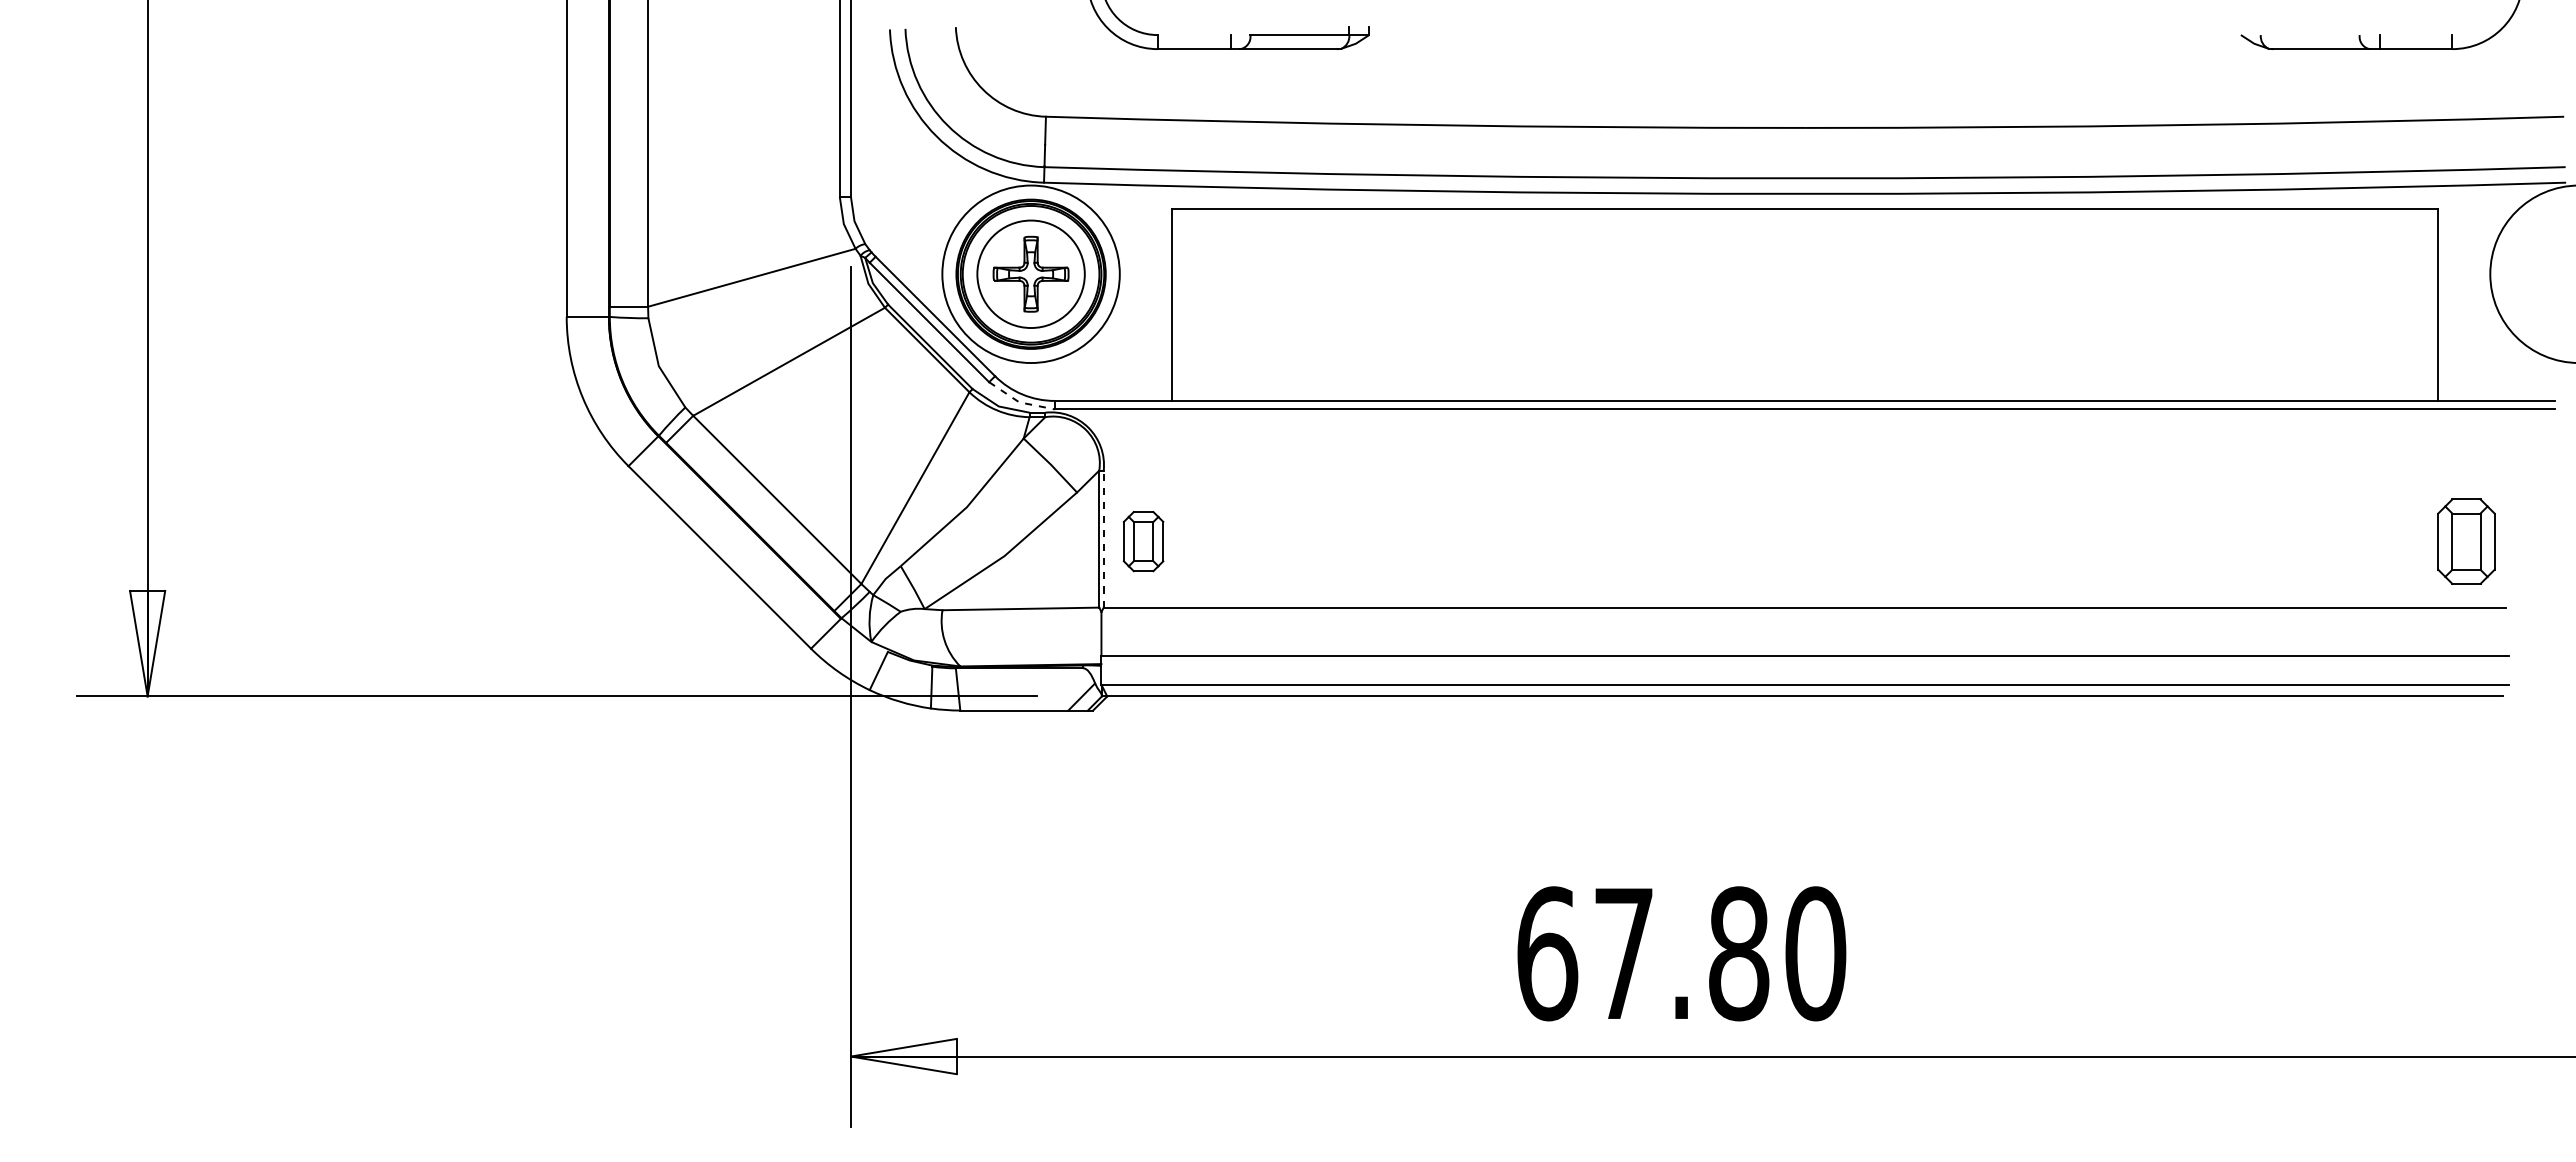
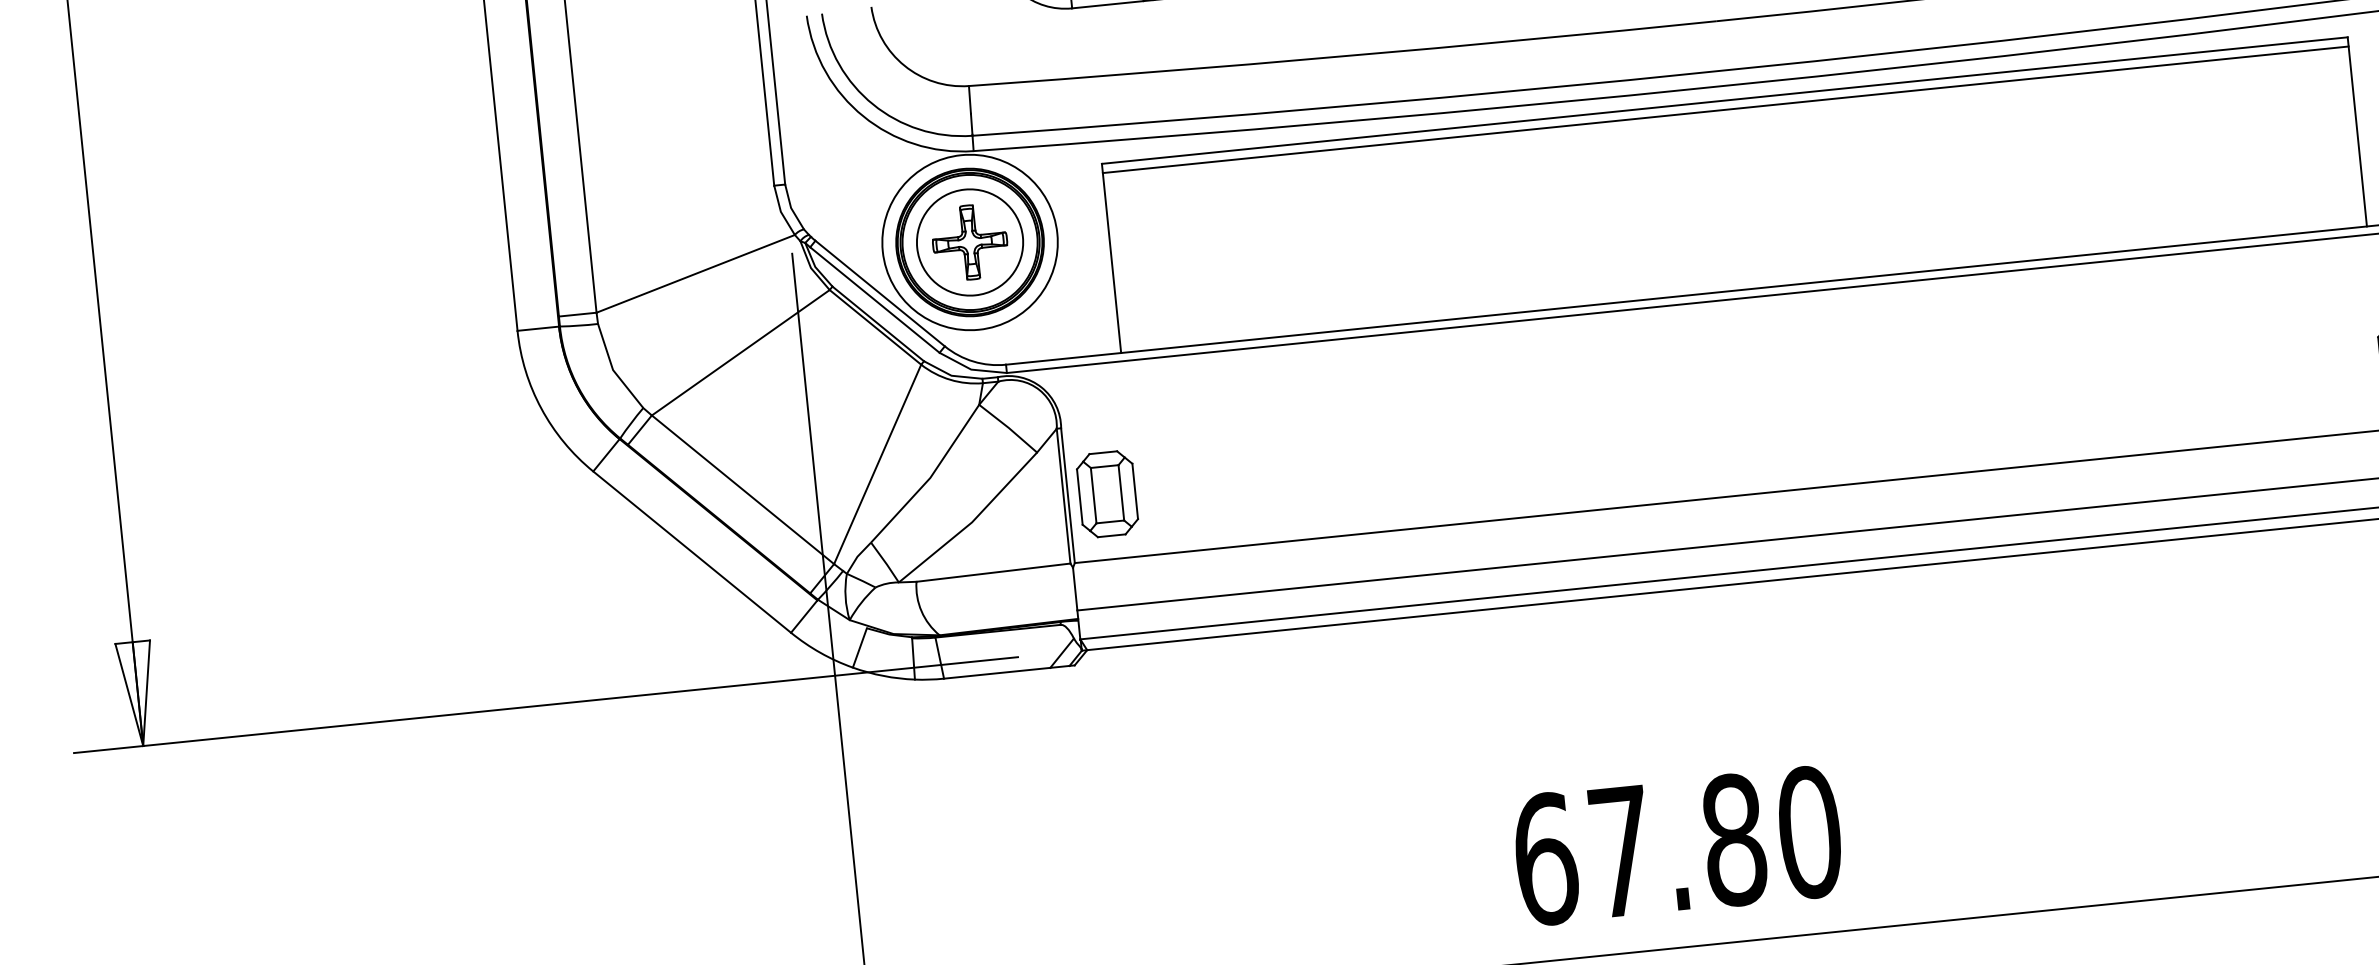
line: (1804, 218) -> (1725, 110), added
line: (1019, 402) -> (971, 369), dashed -> solid
line: (1103, 539) -> (1067, 496), dashed -> solid
part: (1143, 541) -> (1107, 494), size x1.43

